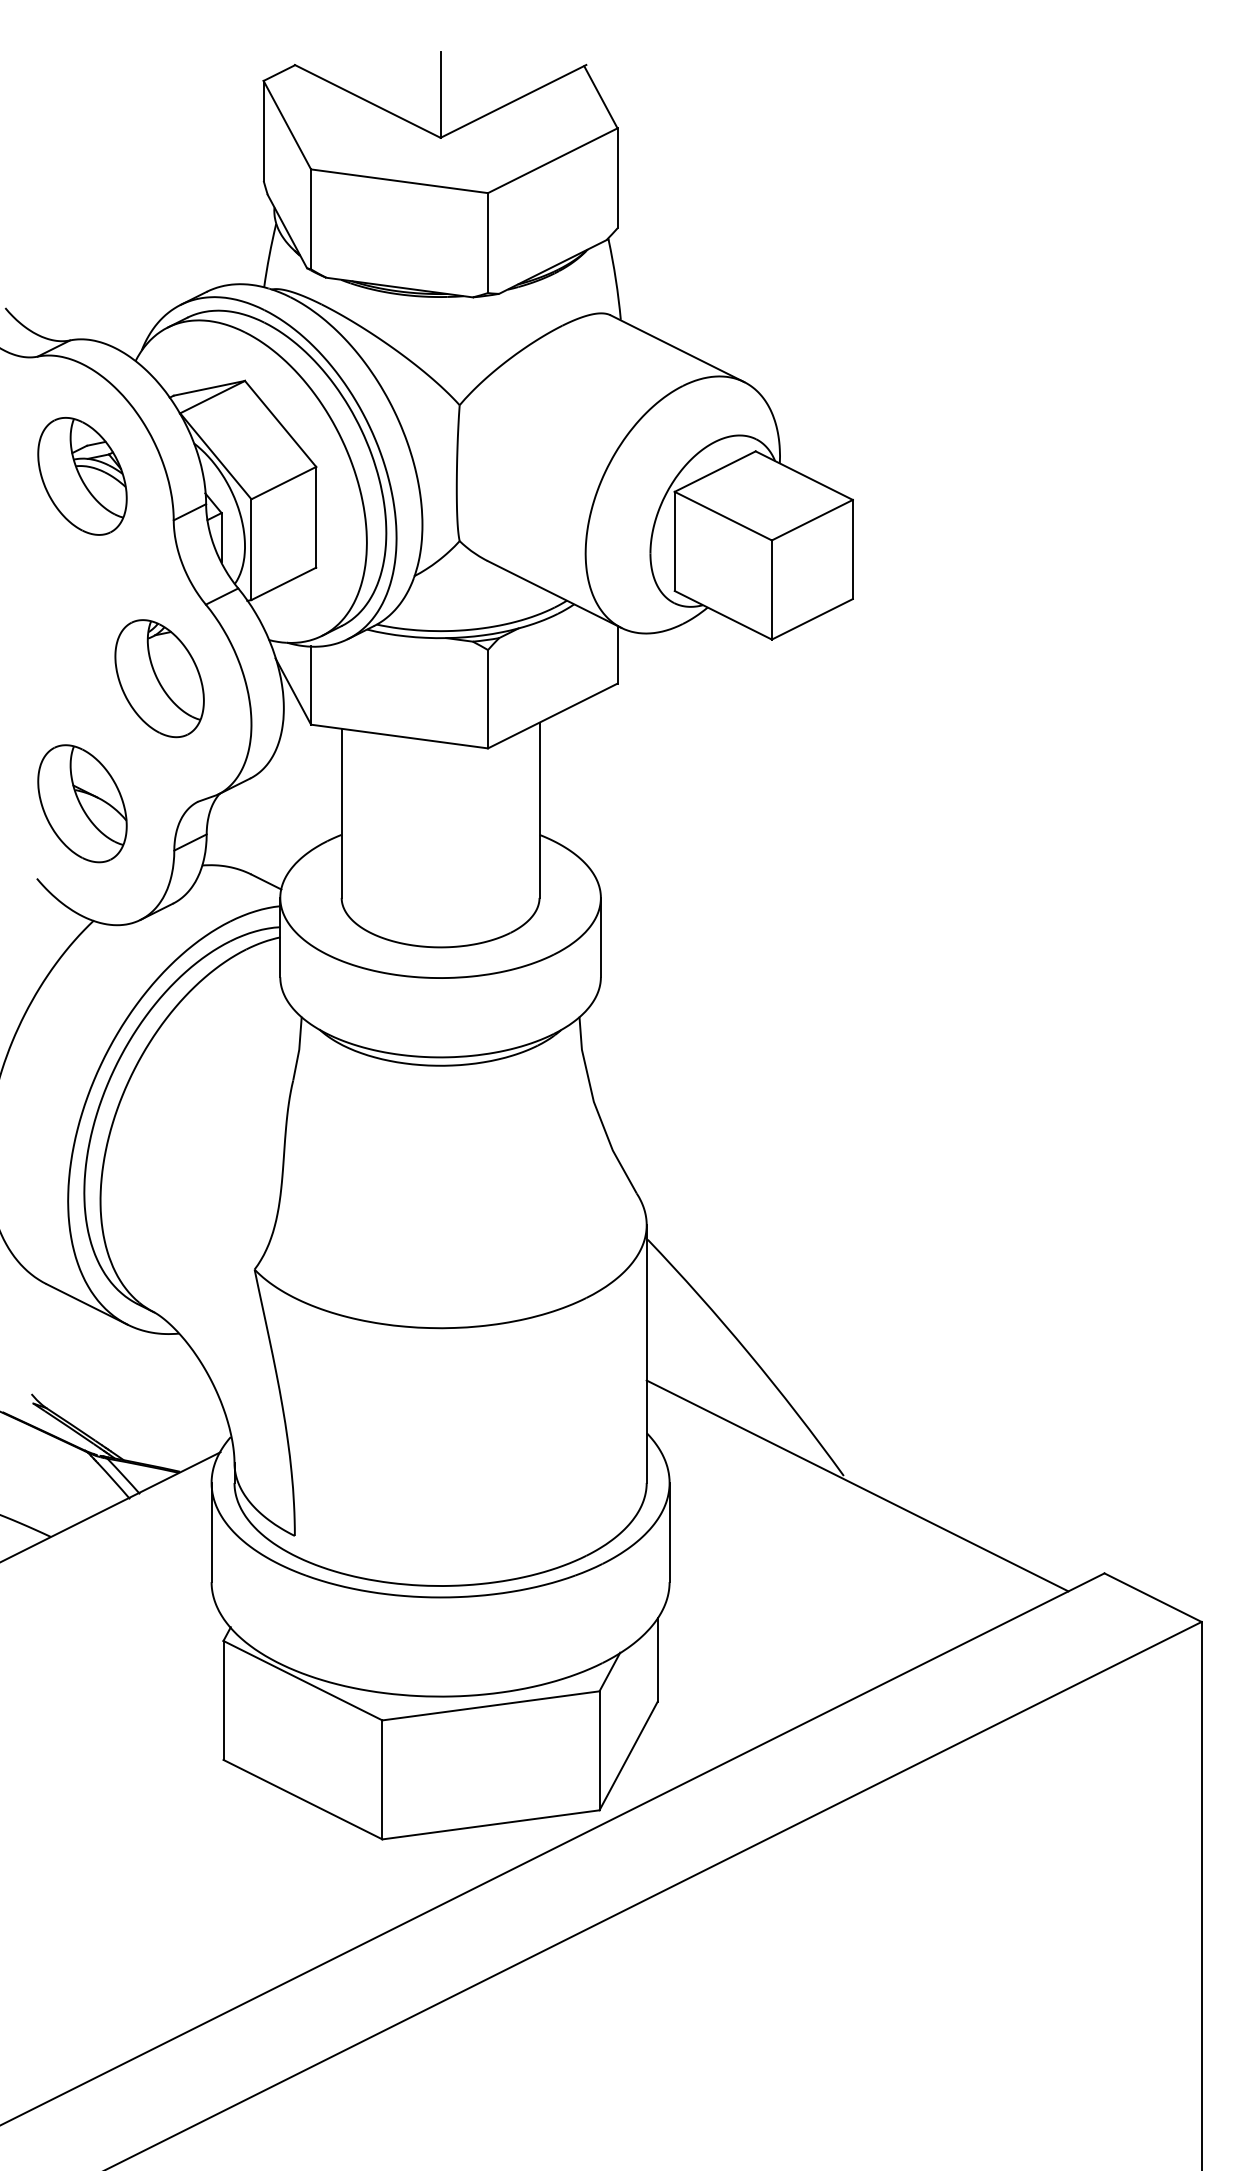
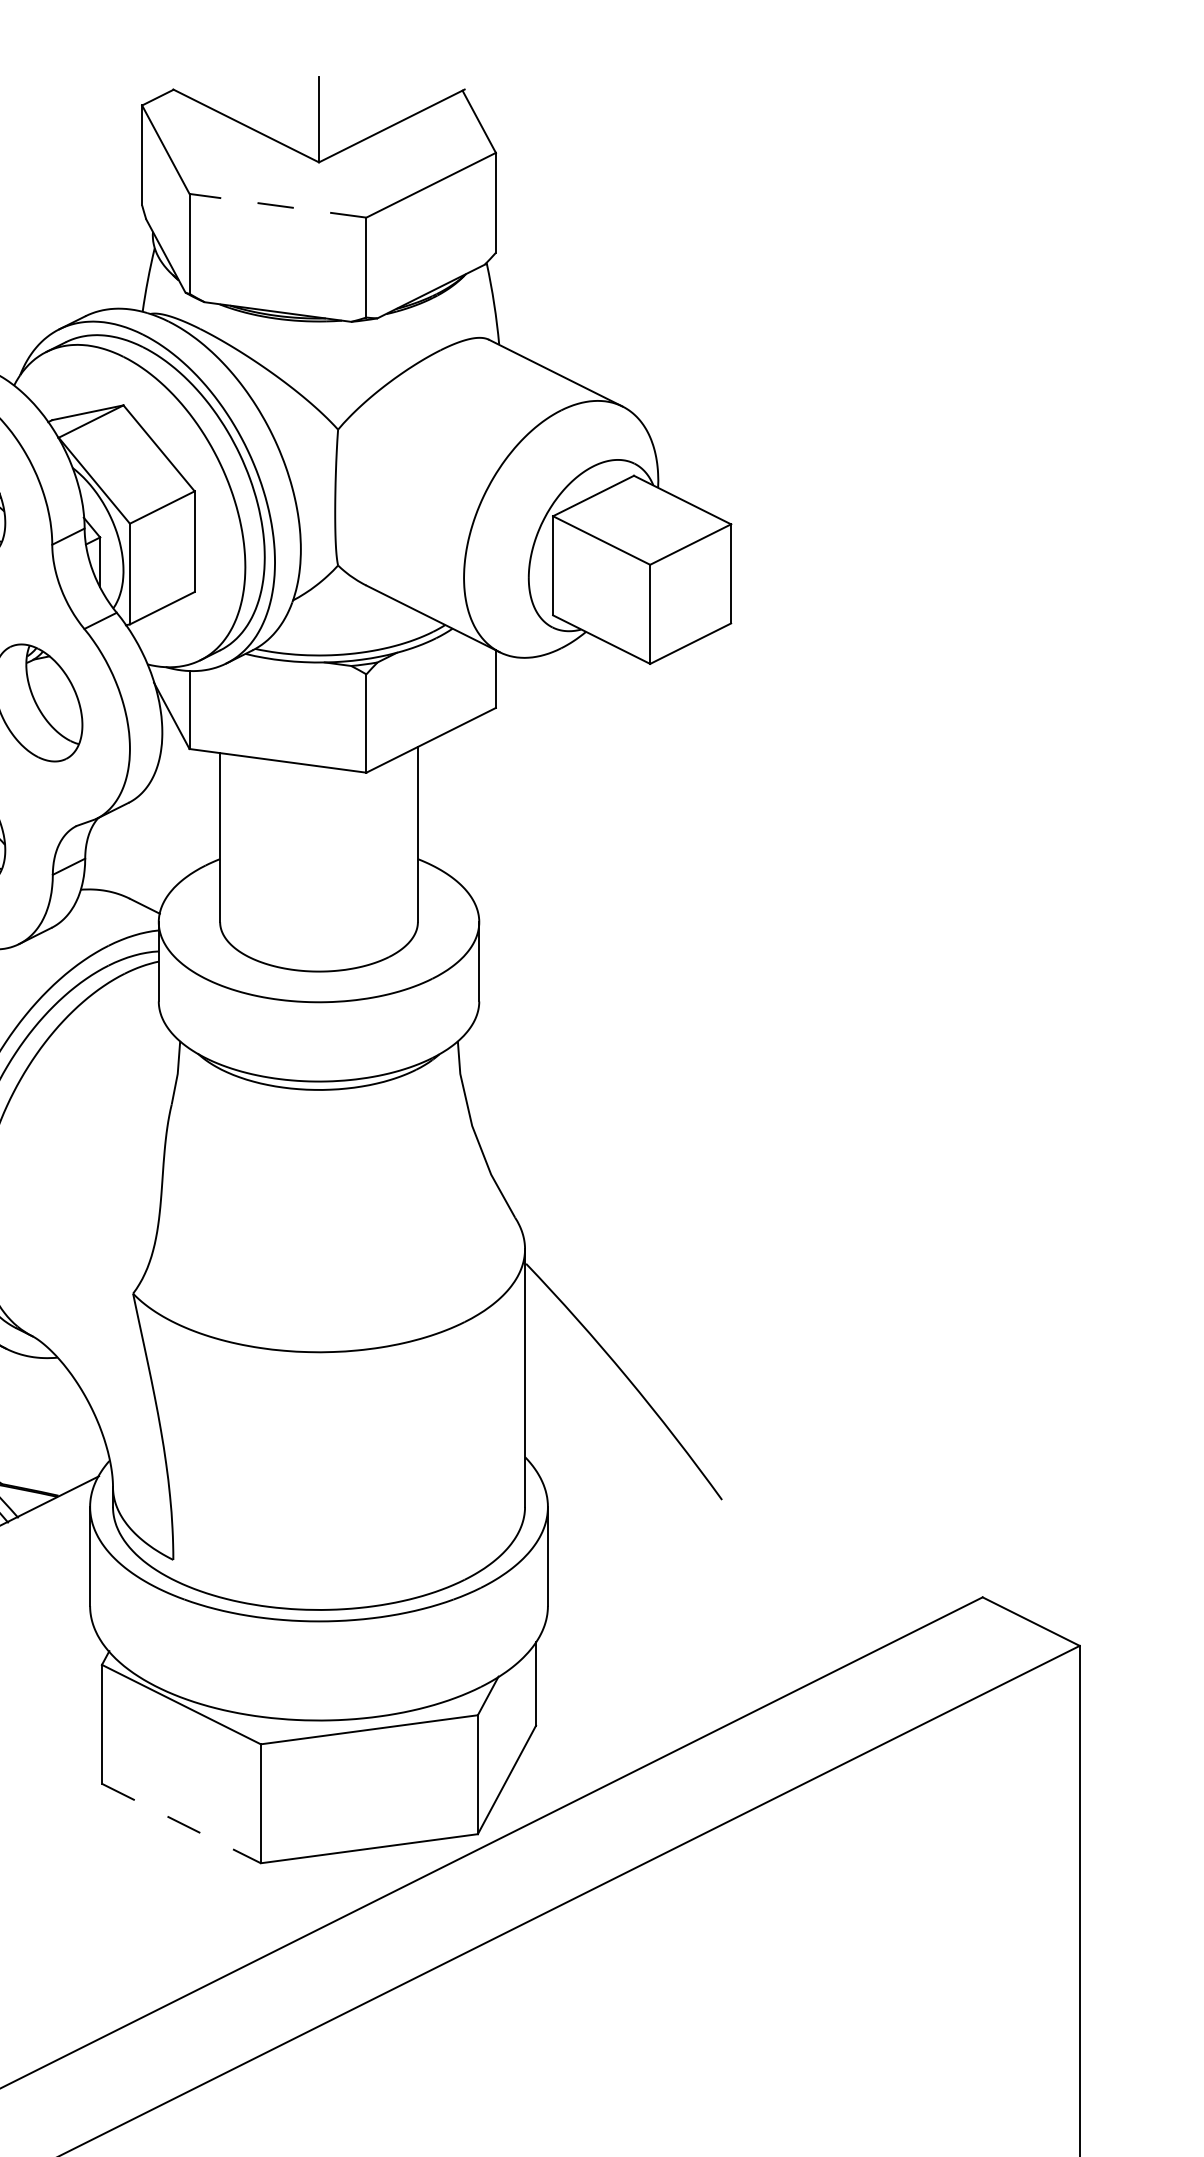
line: (399, 181) -> (277, 206), solid -> dashed
line: (857, 1485) -> (735, 1509), removed
line: (302, 1799) -> (180, 1823), solid -> dashed

